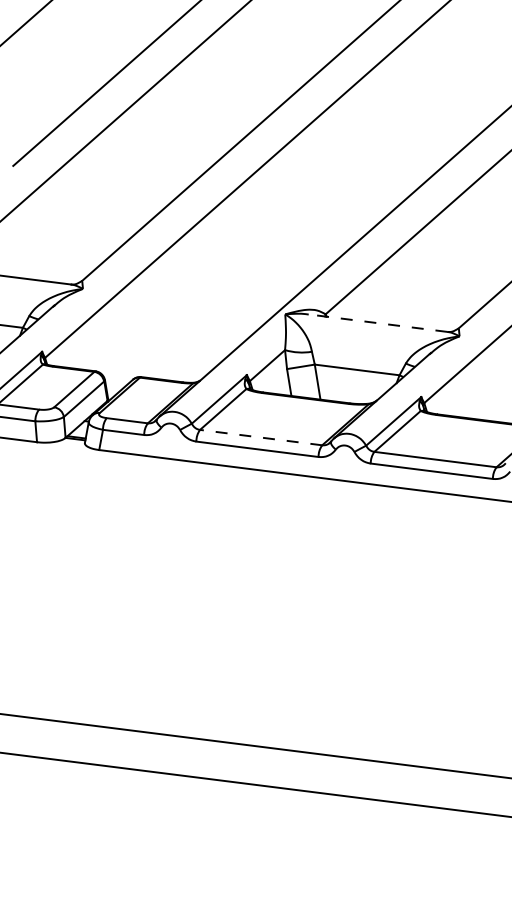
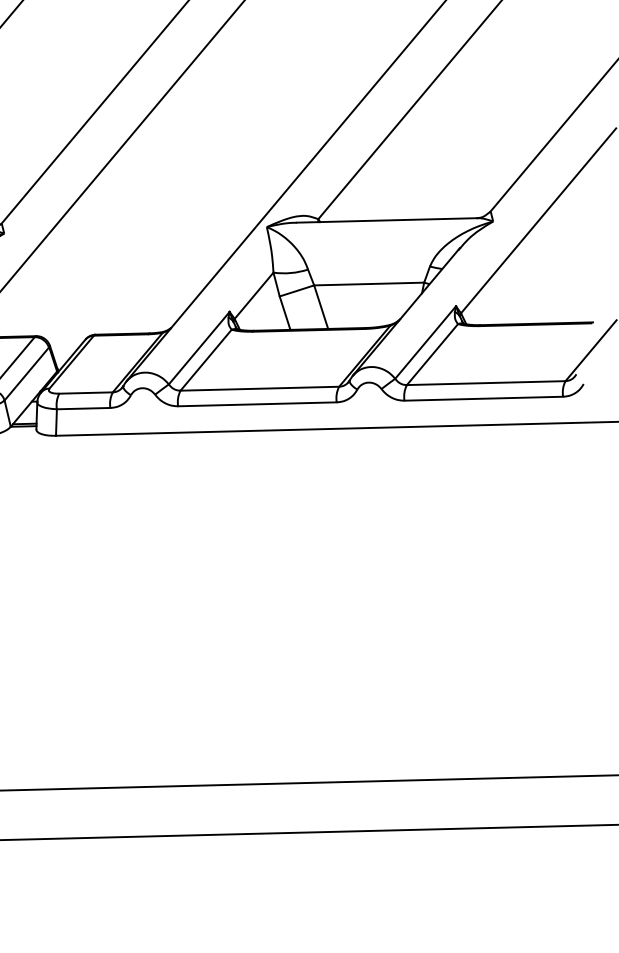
line: (378, 323) -> (387, 220), dashed -> solid
line: (261, 437) -> (260, 388), dashed -> solid

